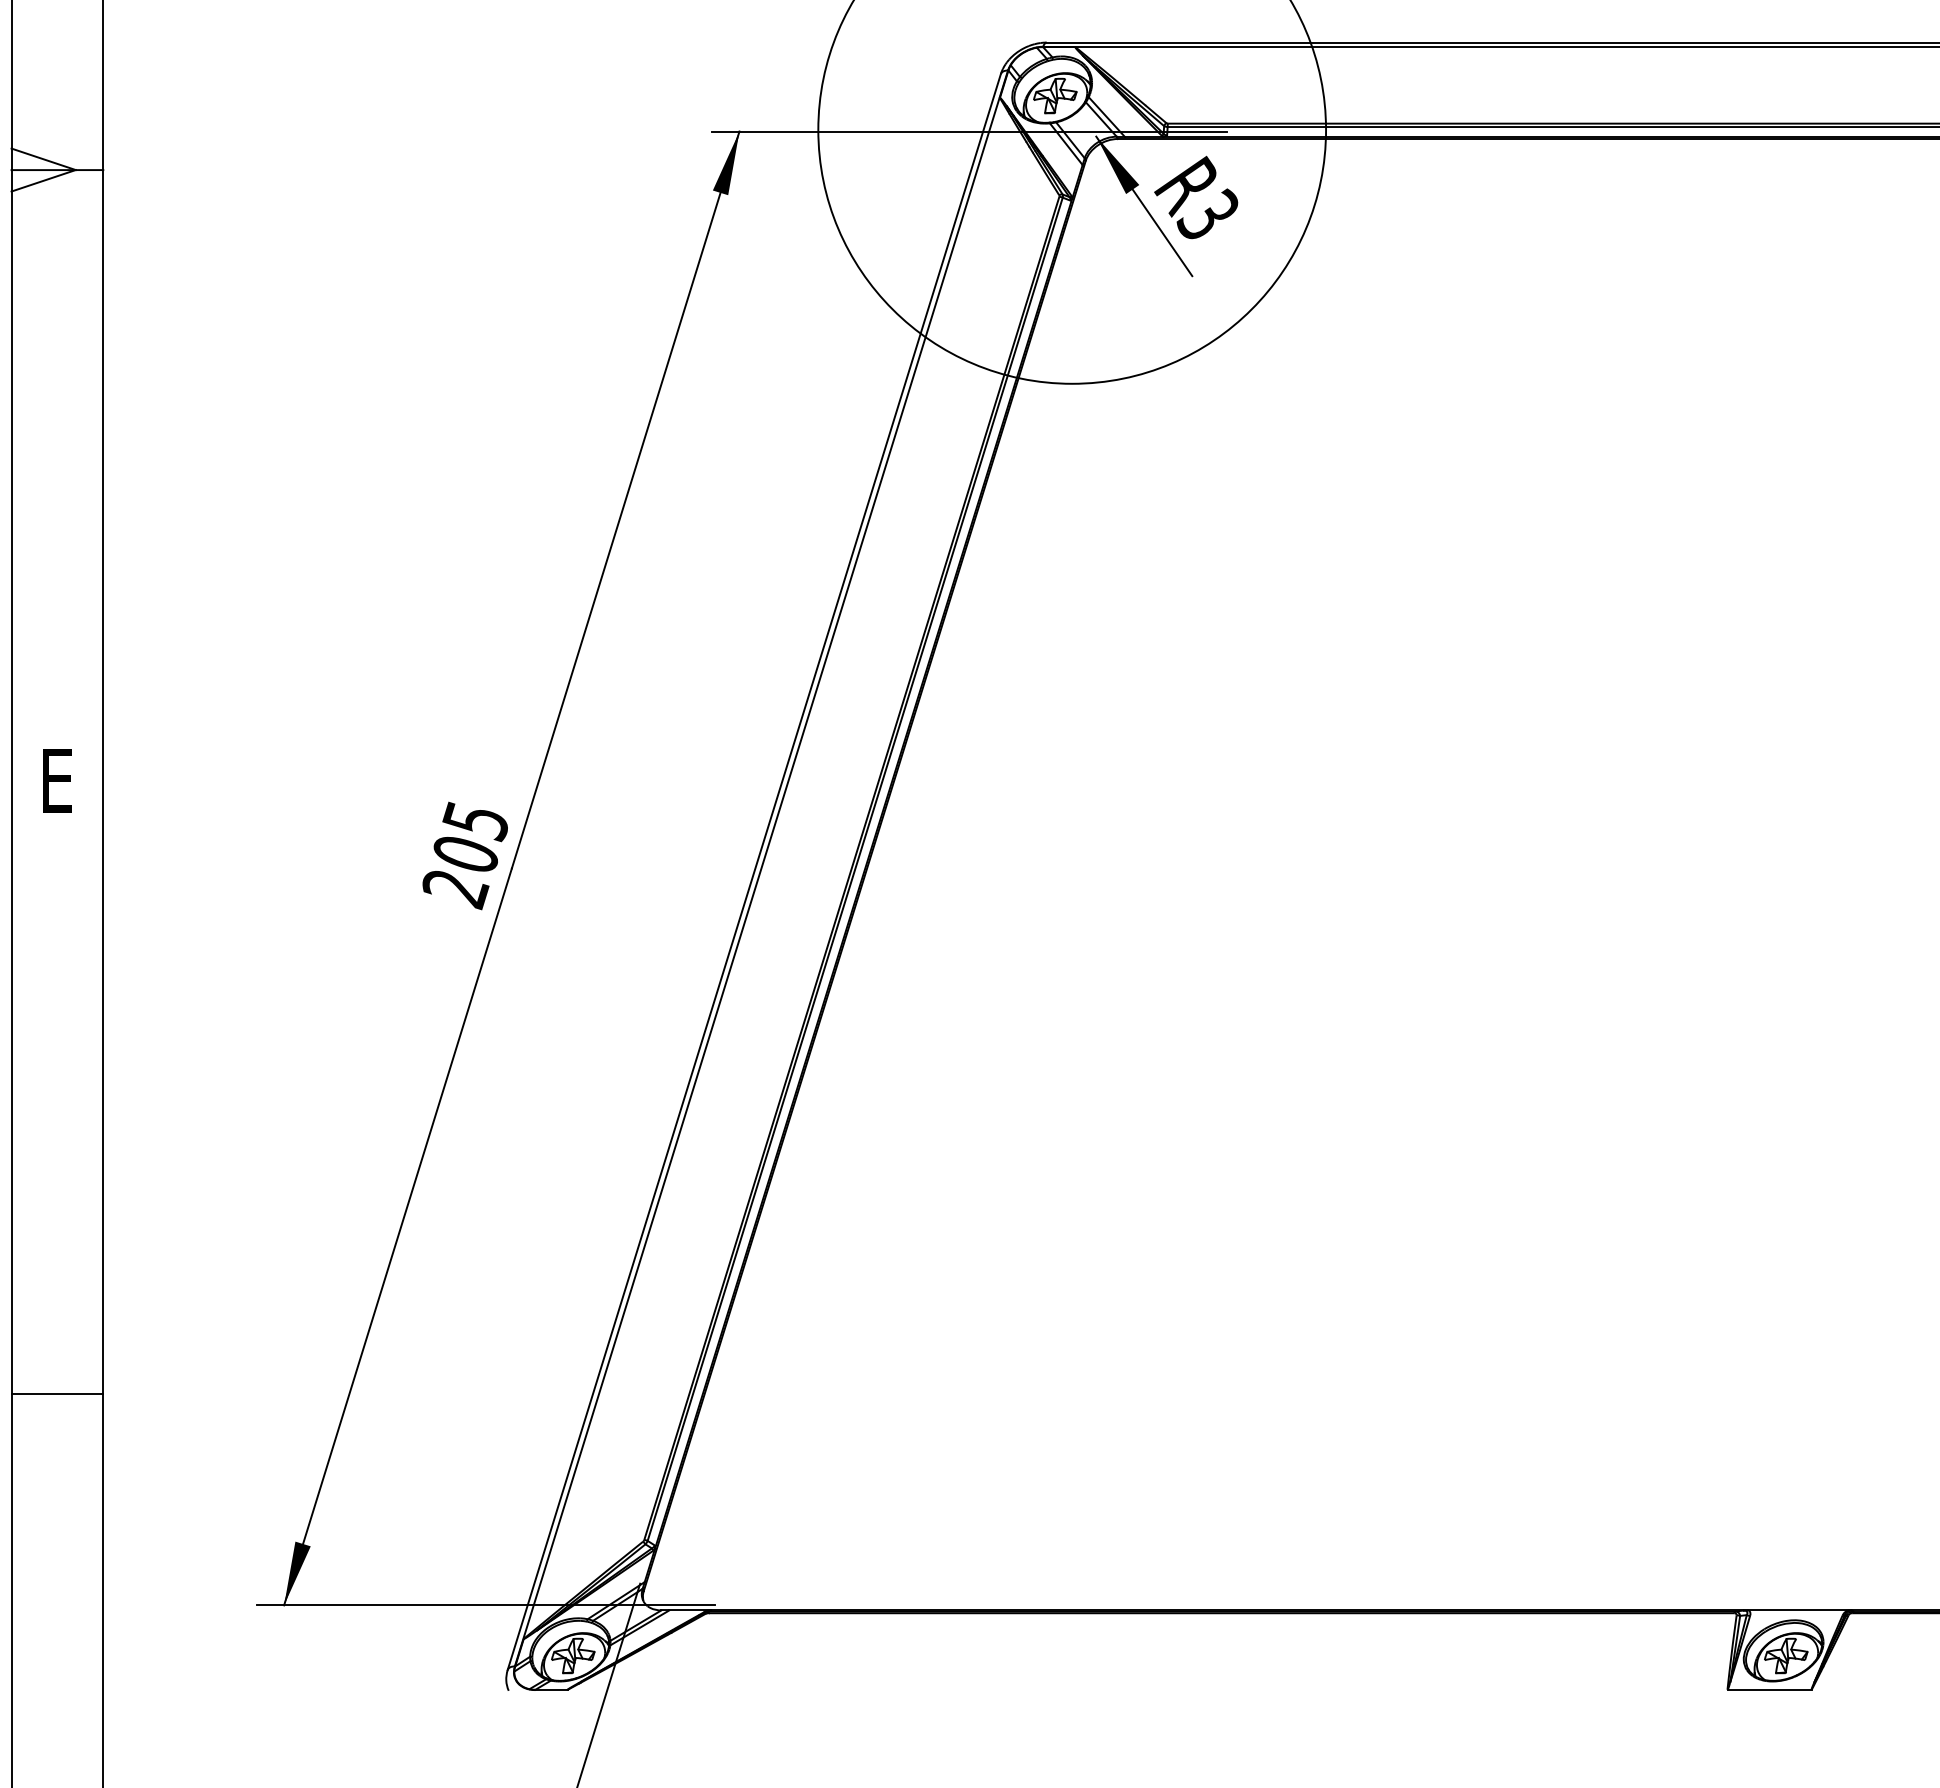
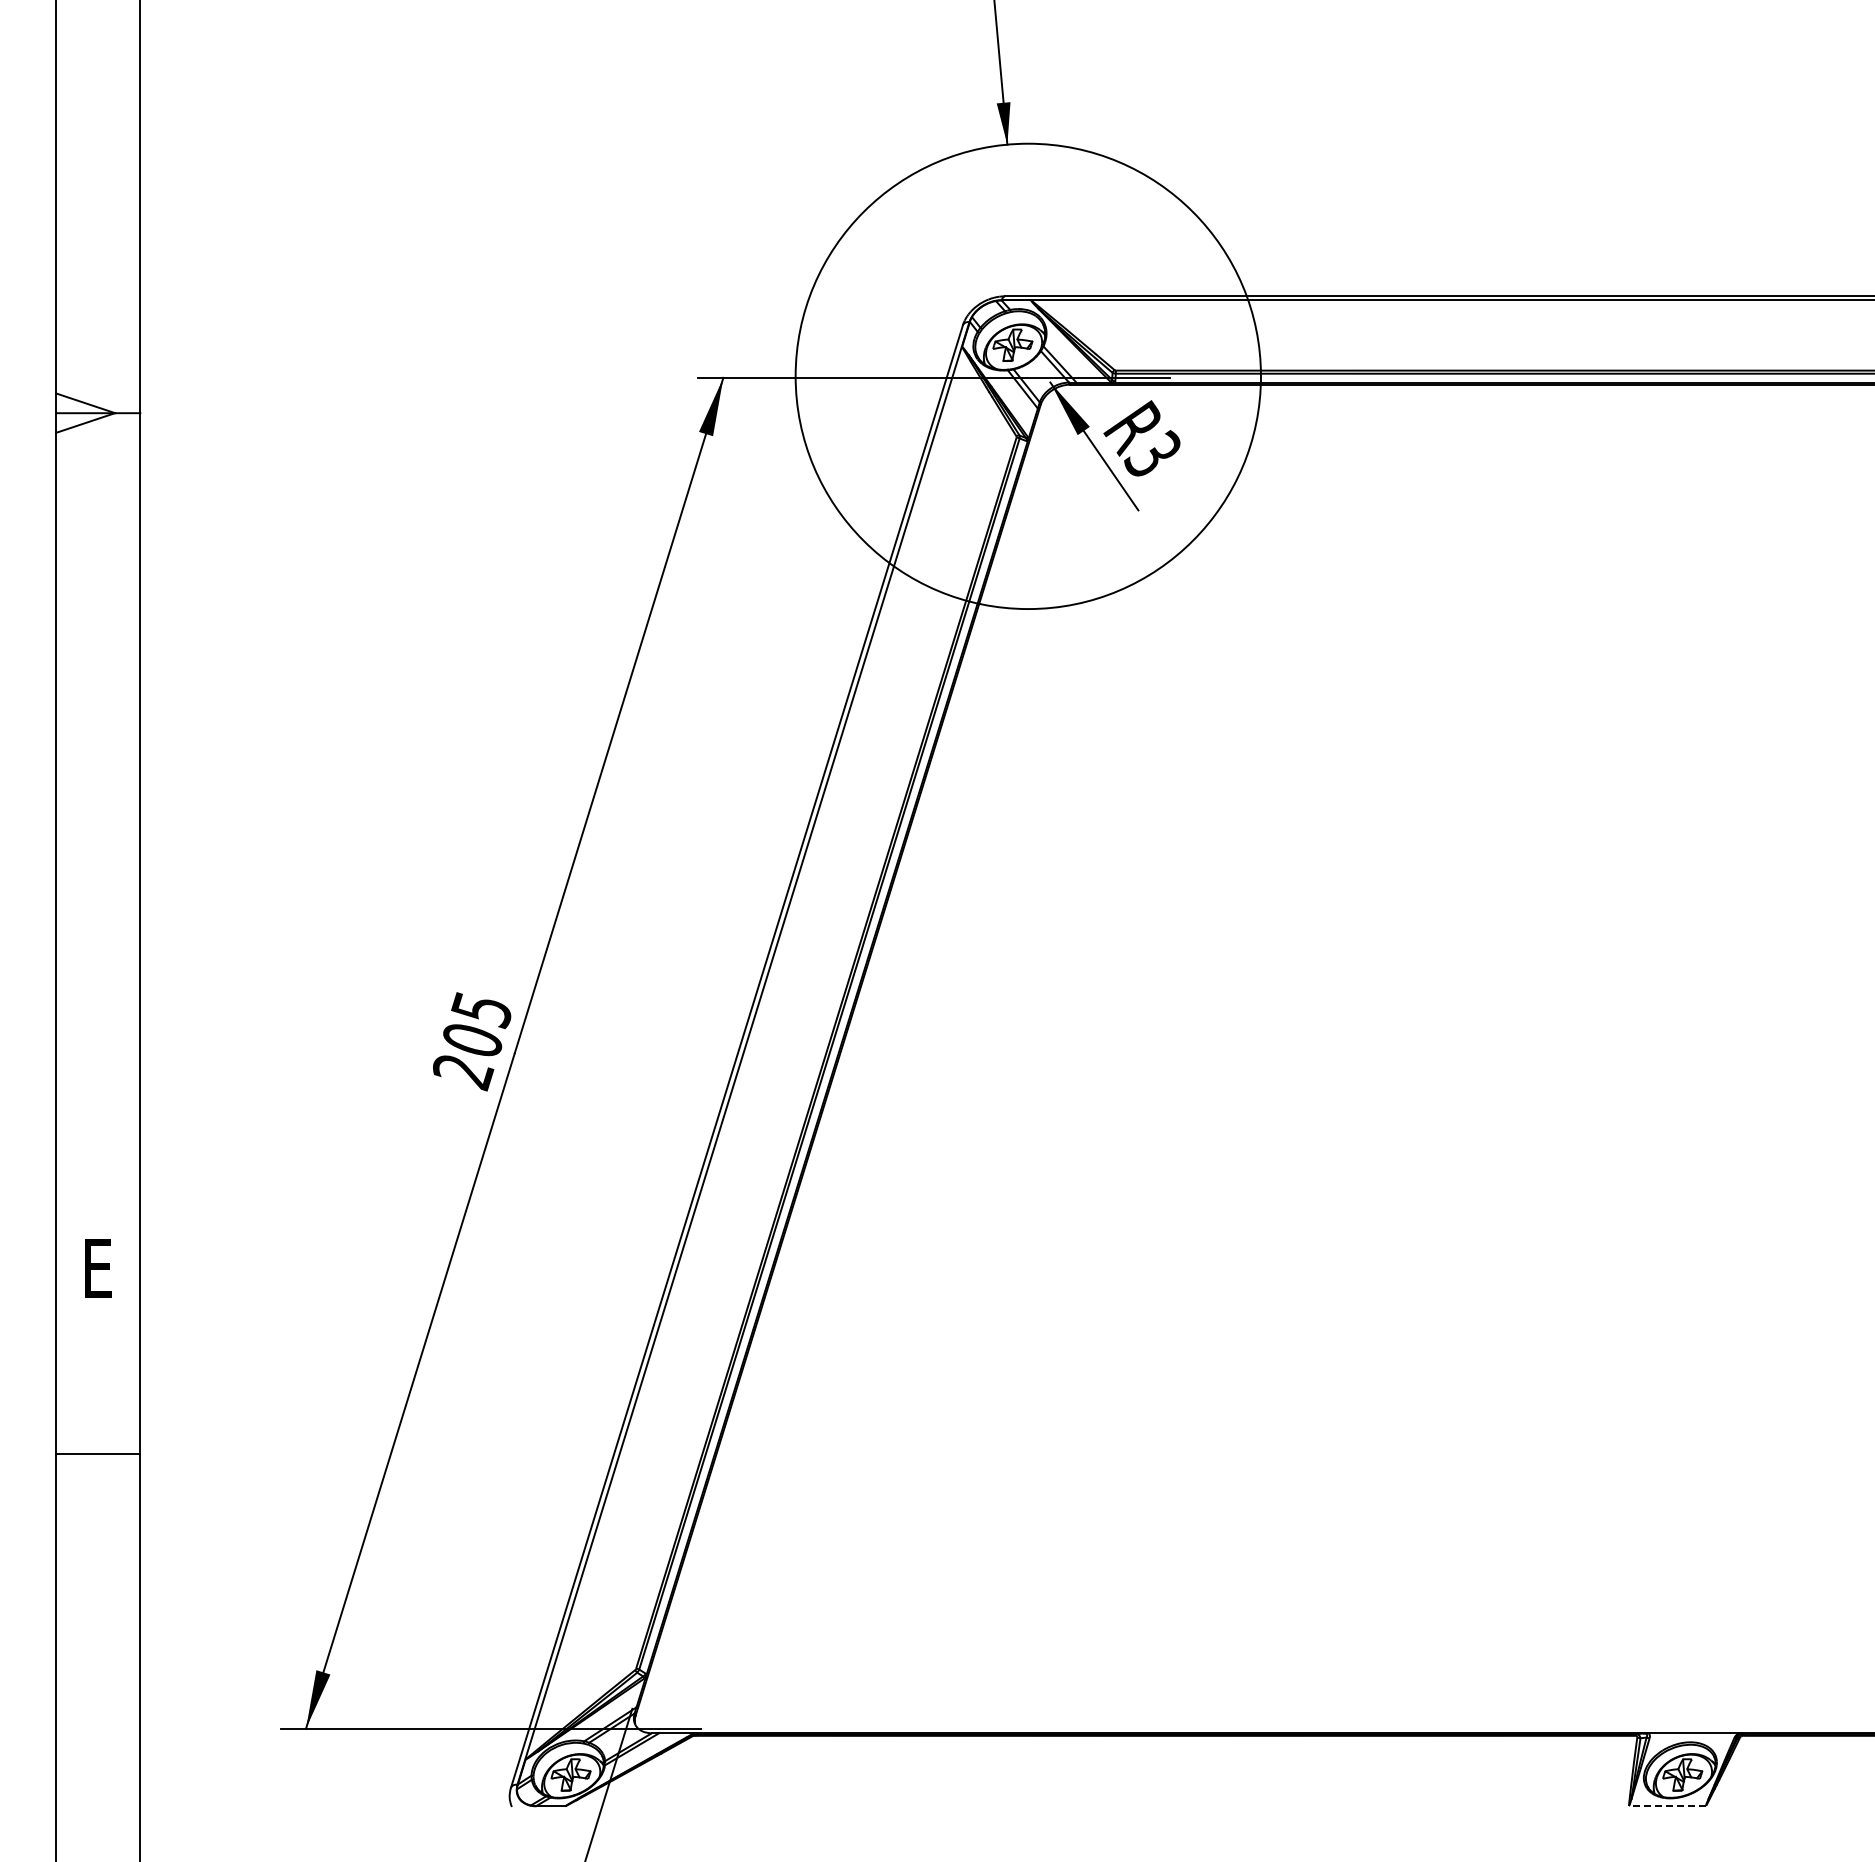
text: (57, 780) -> (98, 1268), moved
line: (57, 1393) -> (98, 1453), moved
line: (1769, 1689) -> (1667, 1805), solid -> dashed

